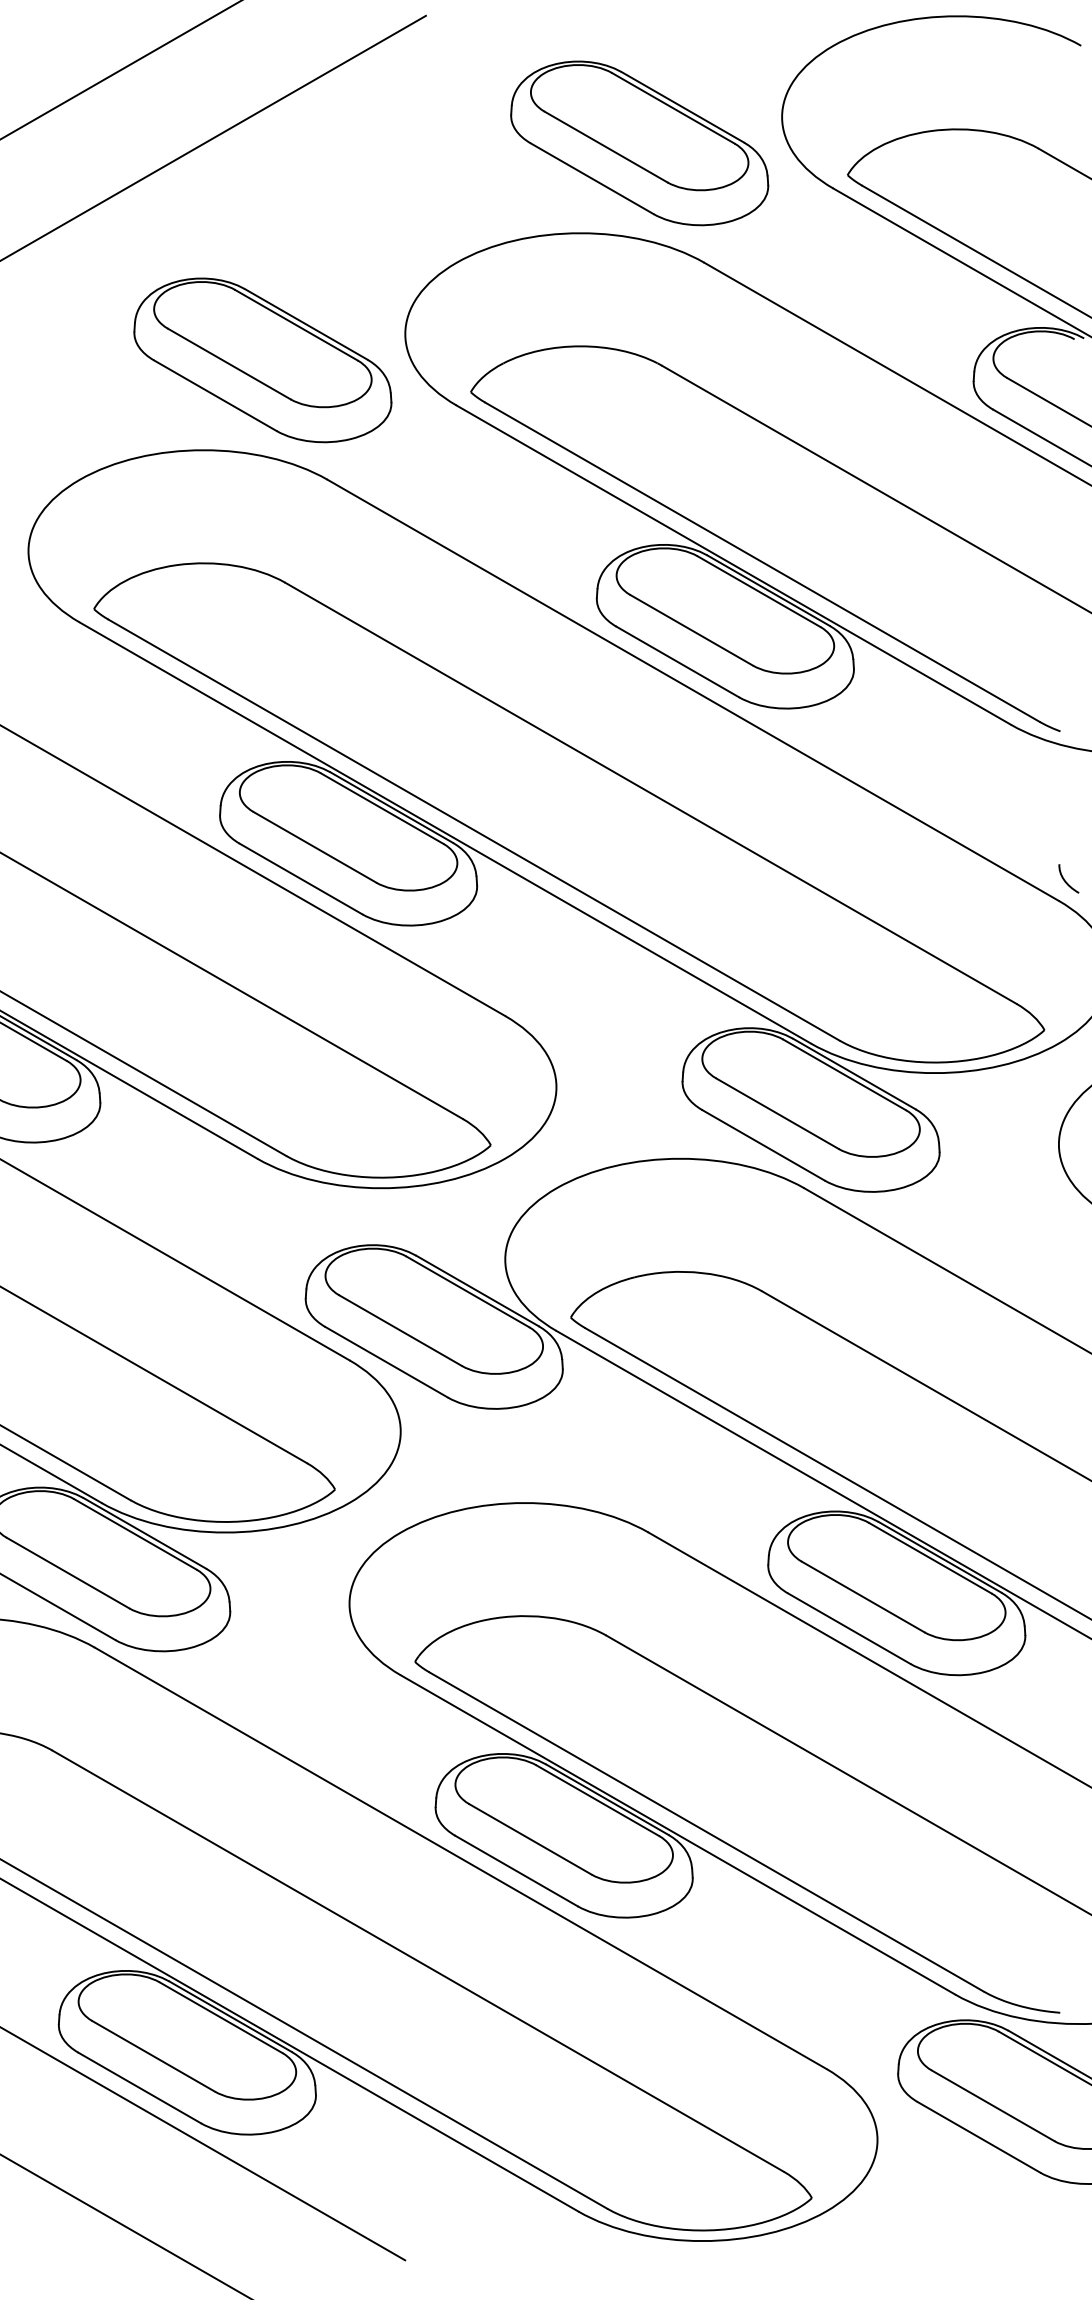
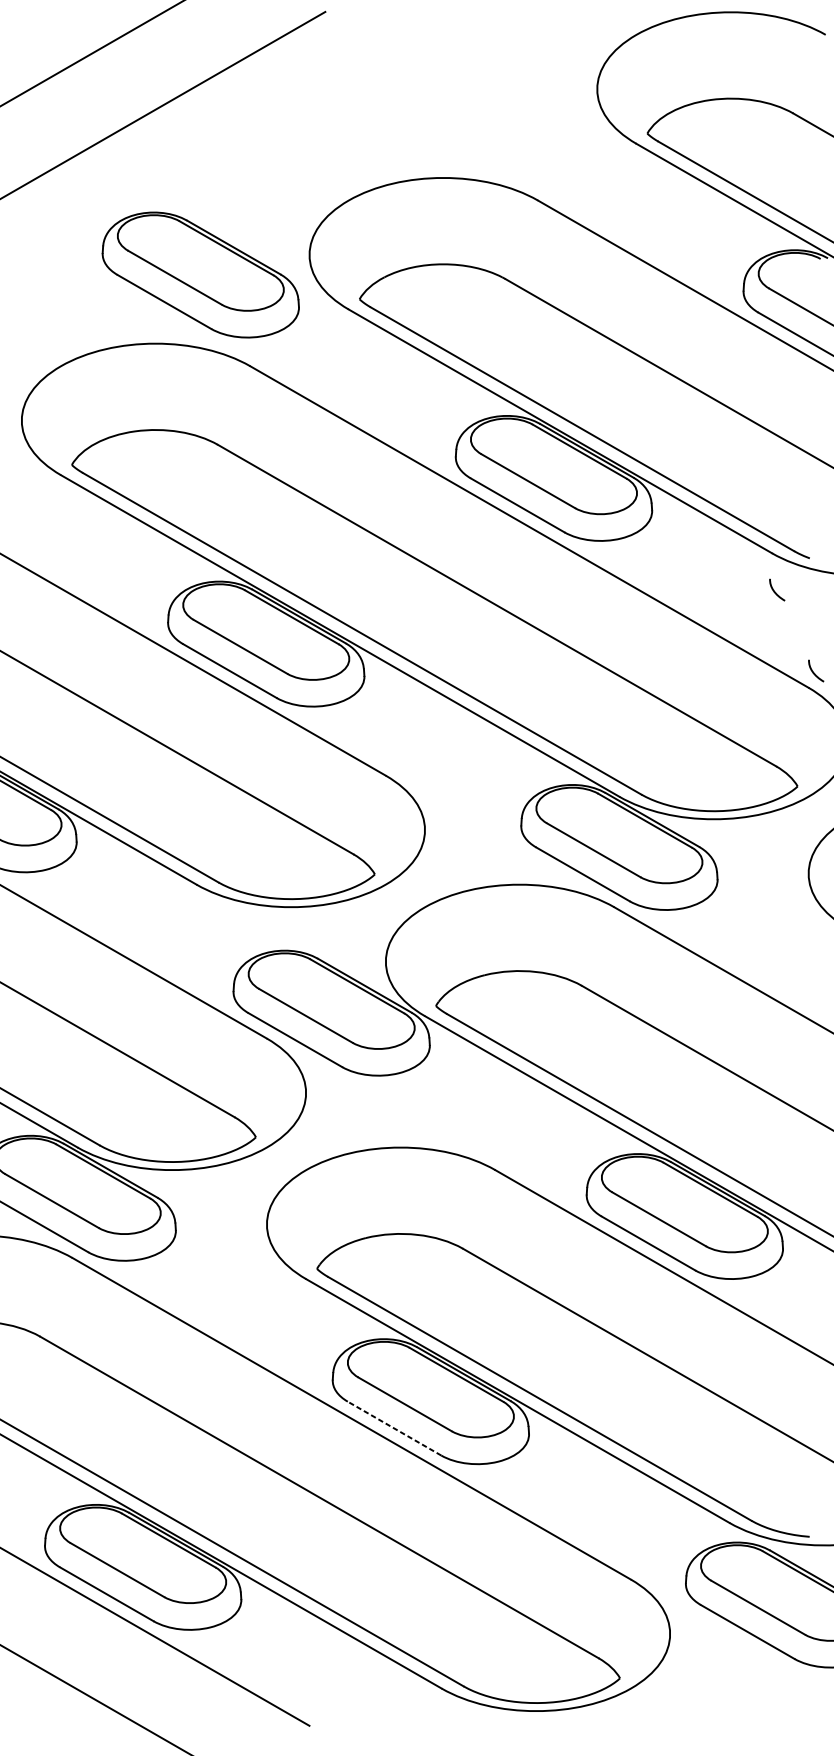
part: (639, 143) -> (488, 109), removed
curve: (1014, 774) -> (774, 591), added
line: (516, 1871) -> (394, 1428), solid -> dashed

